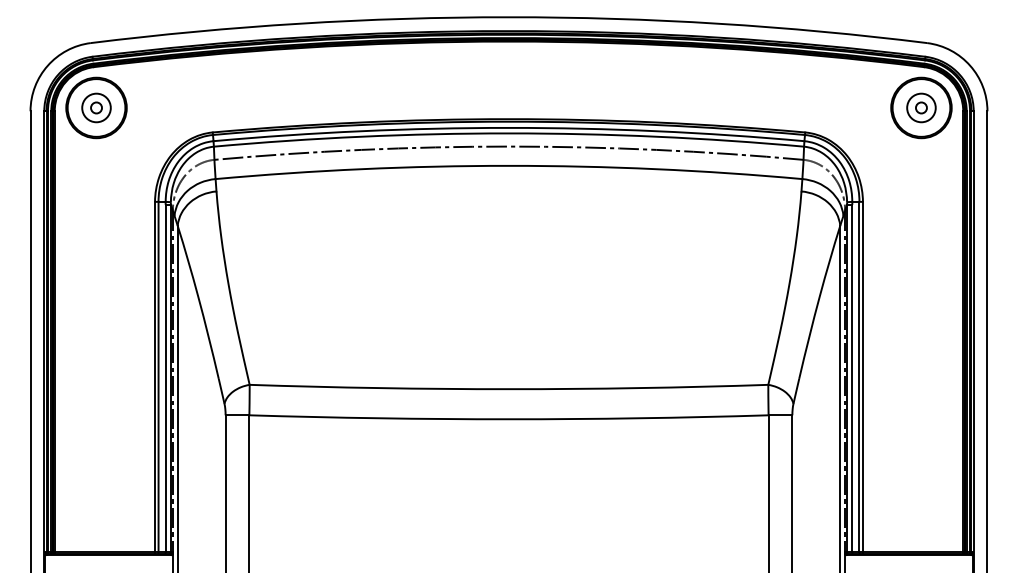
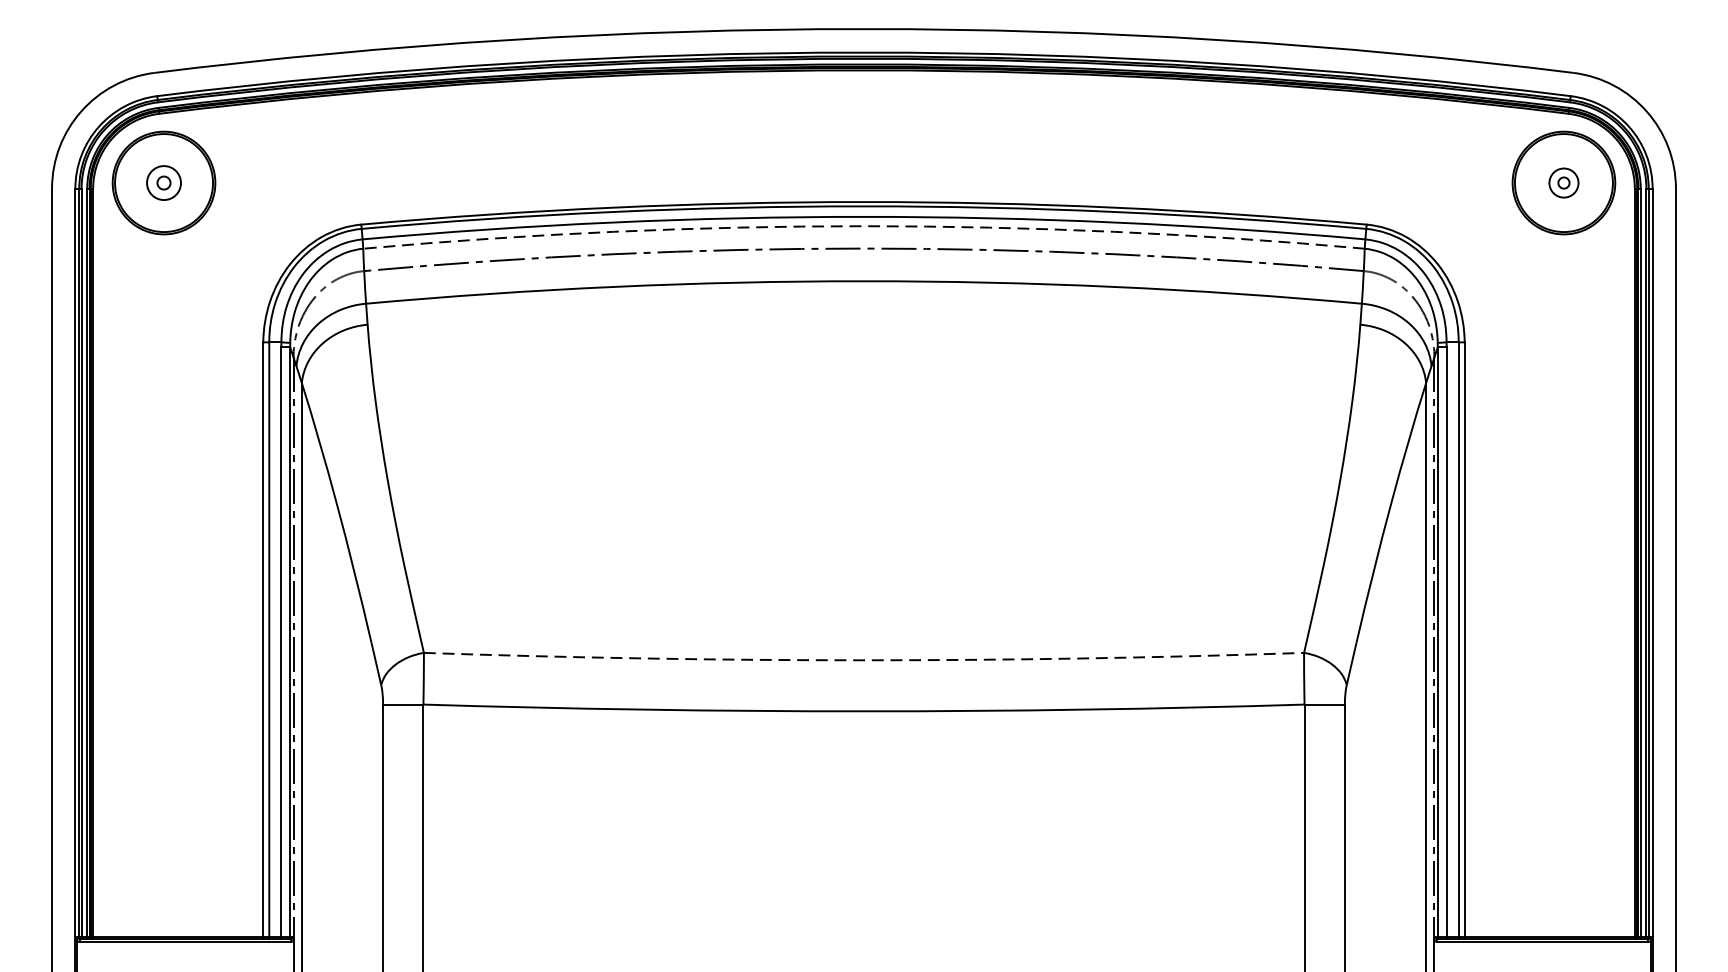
part: (96, 107) -> (163, 182), size x0.7
part: (921, 107) -> (1564, 182), size x0.6
arc: (509, 133) -> (864, 226), solid -> dashed
arc: (509, 389) -> (864, 660), solid -> dashed

